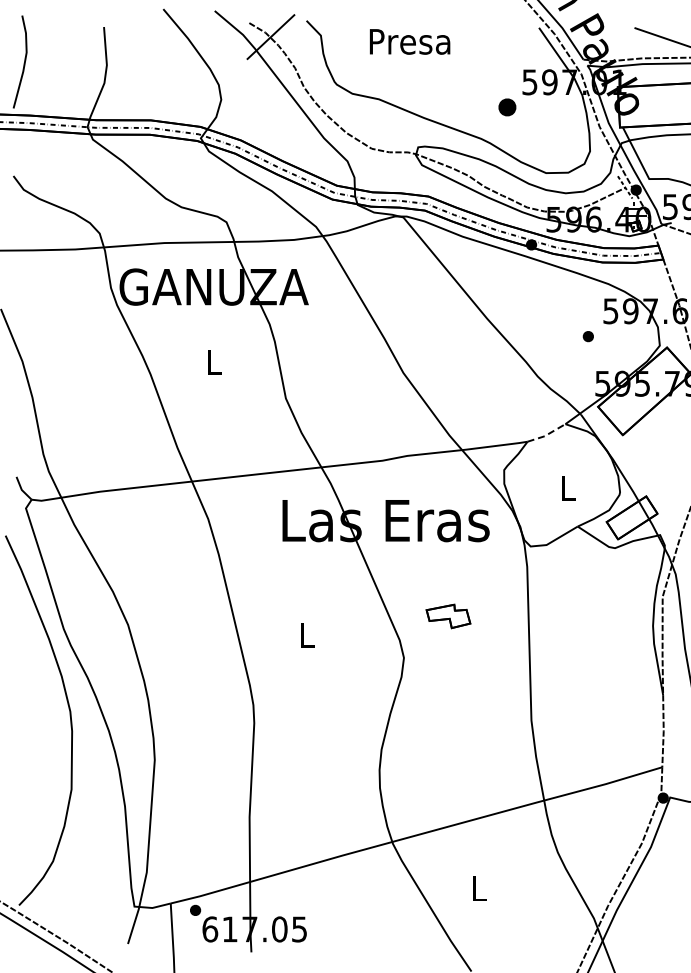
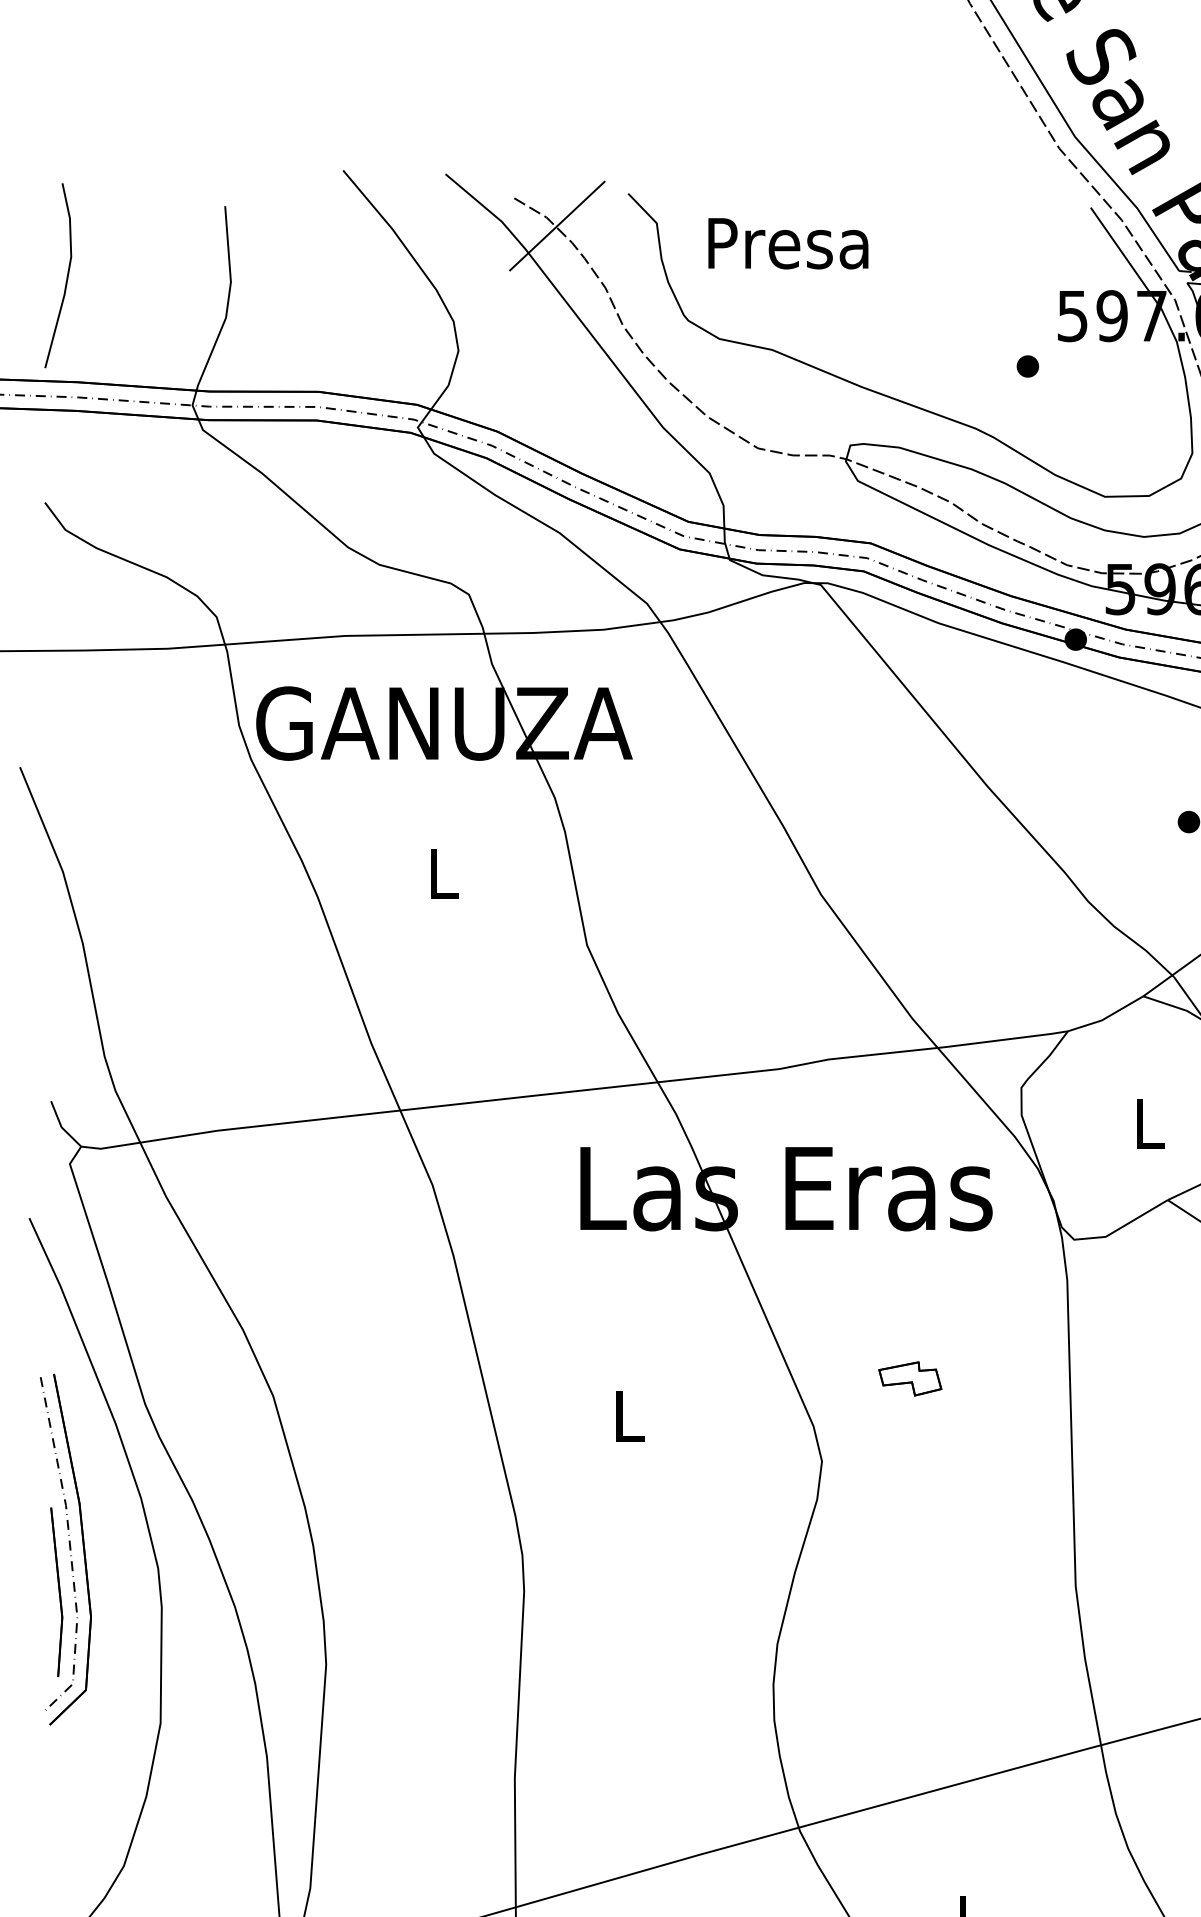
text: (410, 41) -> (789, 242), moved
part: (507, 107) -> (1028, 366), size x0.62
line: (547, 434) -> (1107, 1016), dashed -> solid
part: (447, 616) -> (908, 1379), size x0.71
part: (23, 701) -> (64, 1548), added

